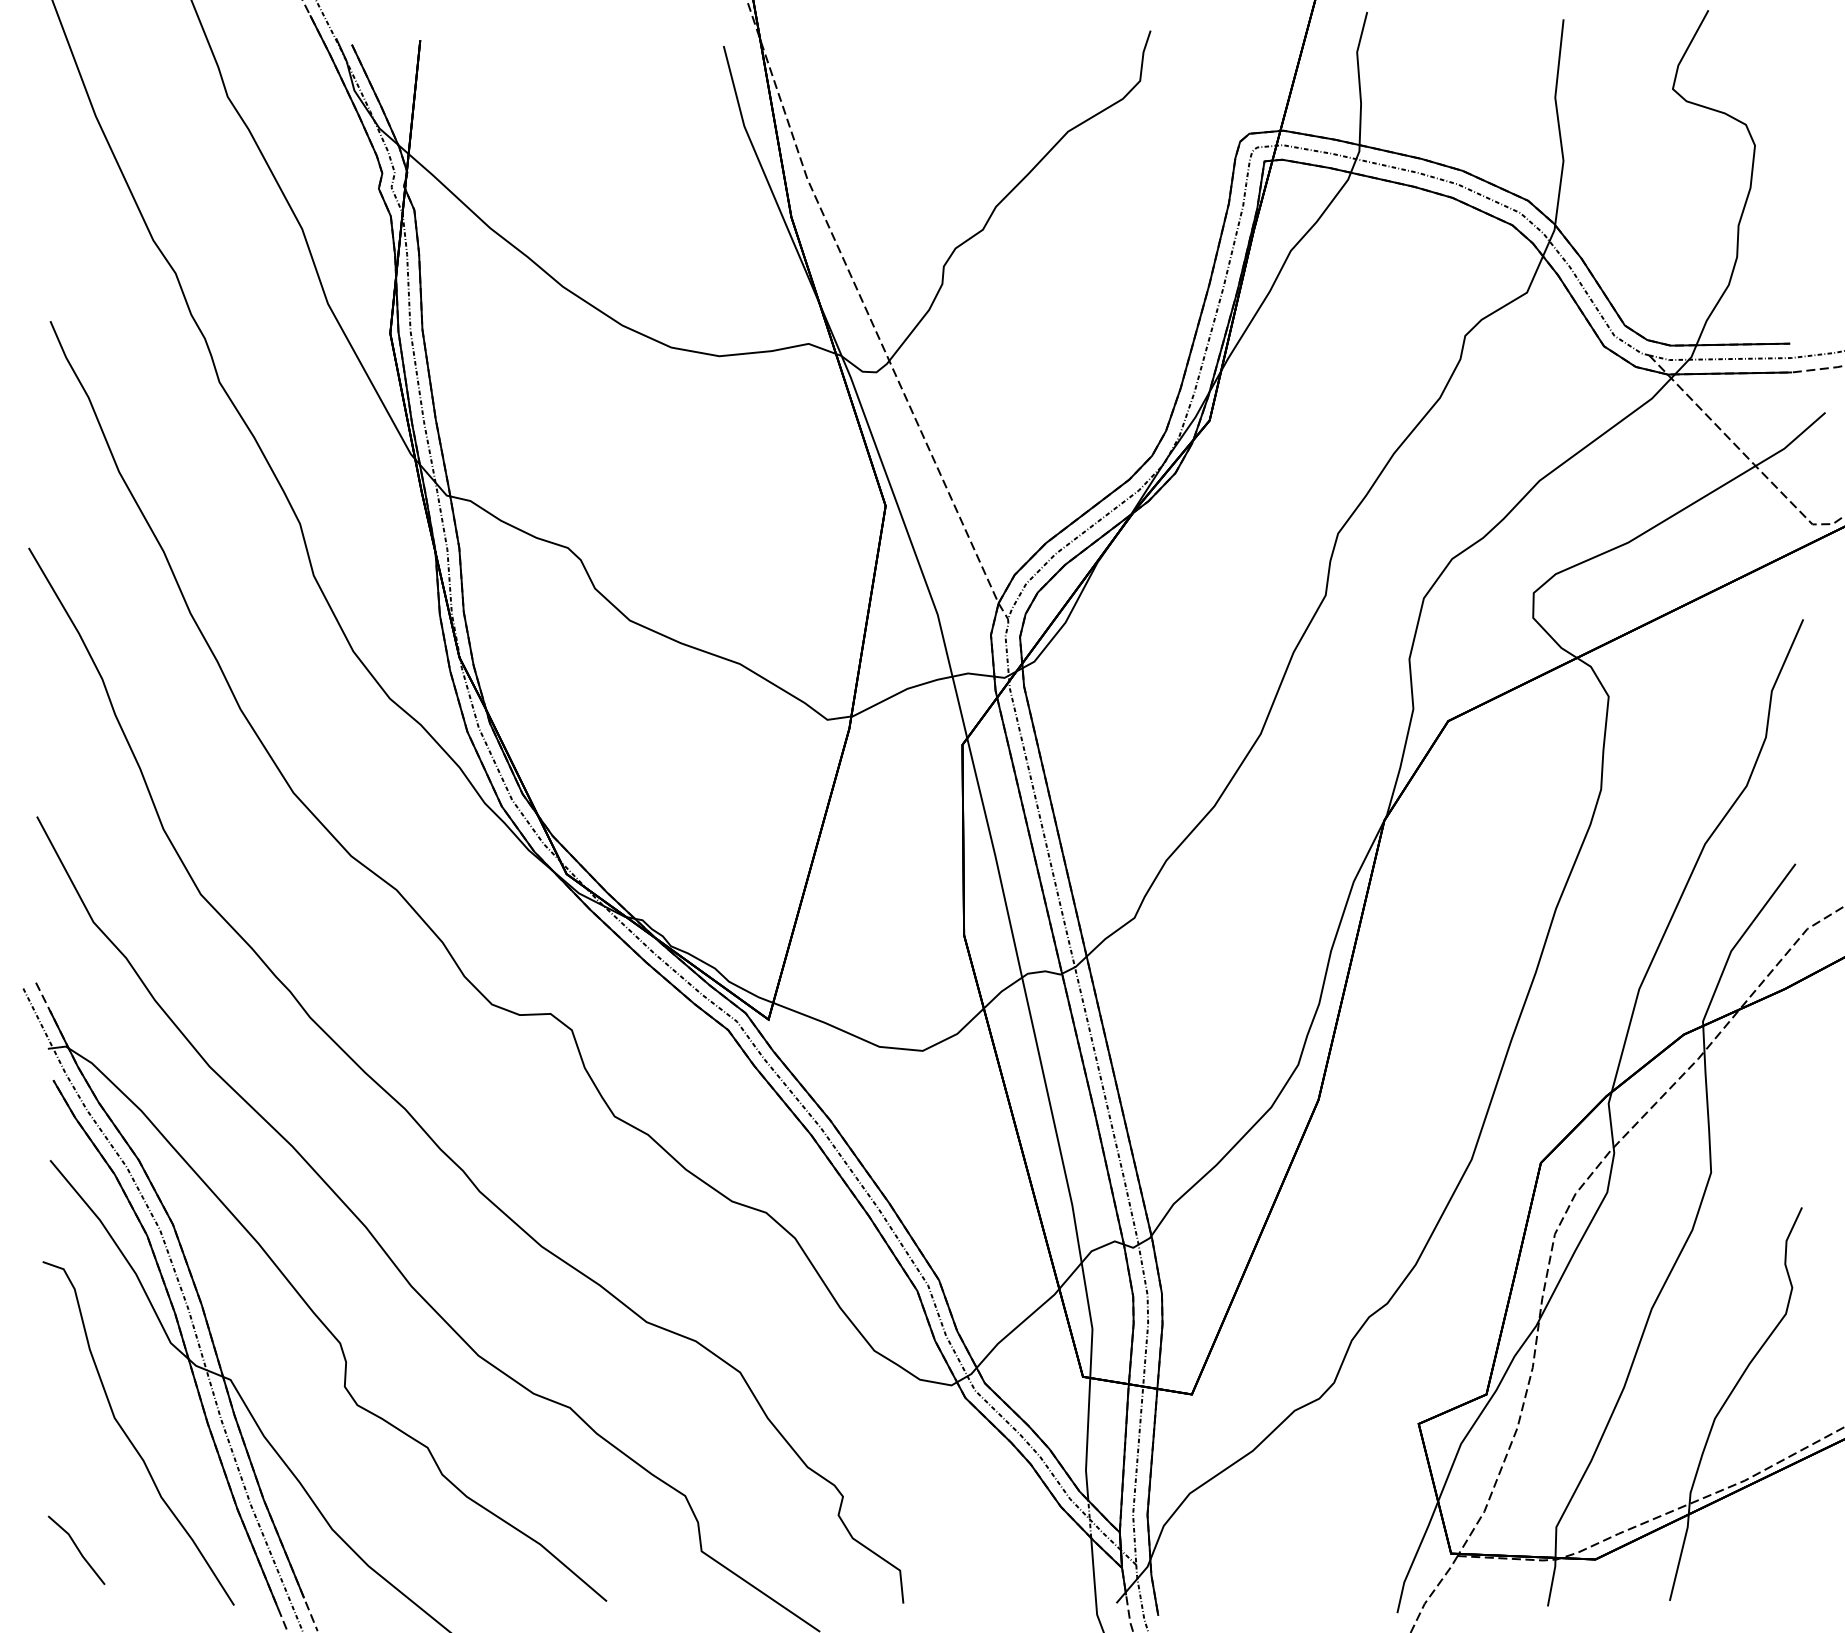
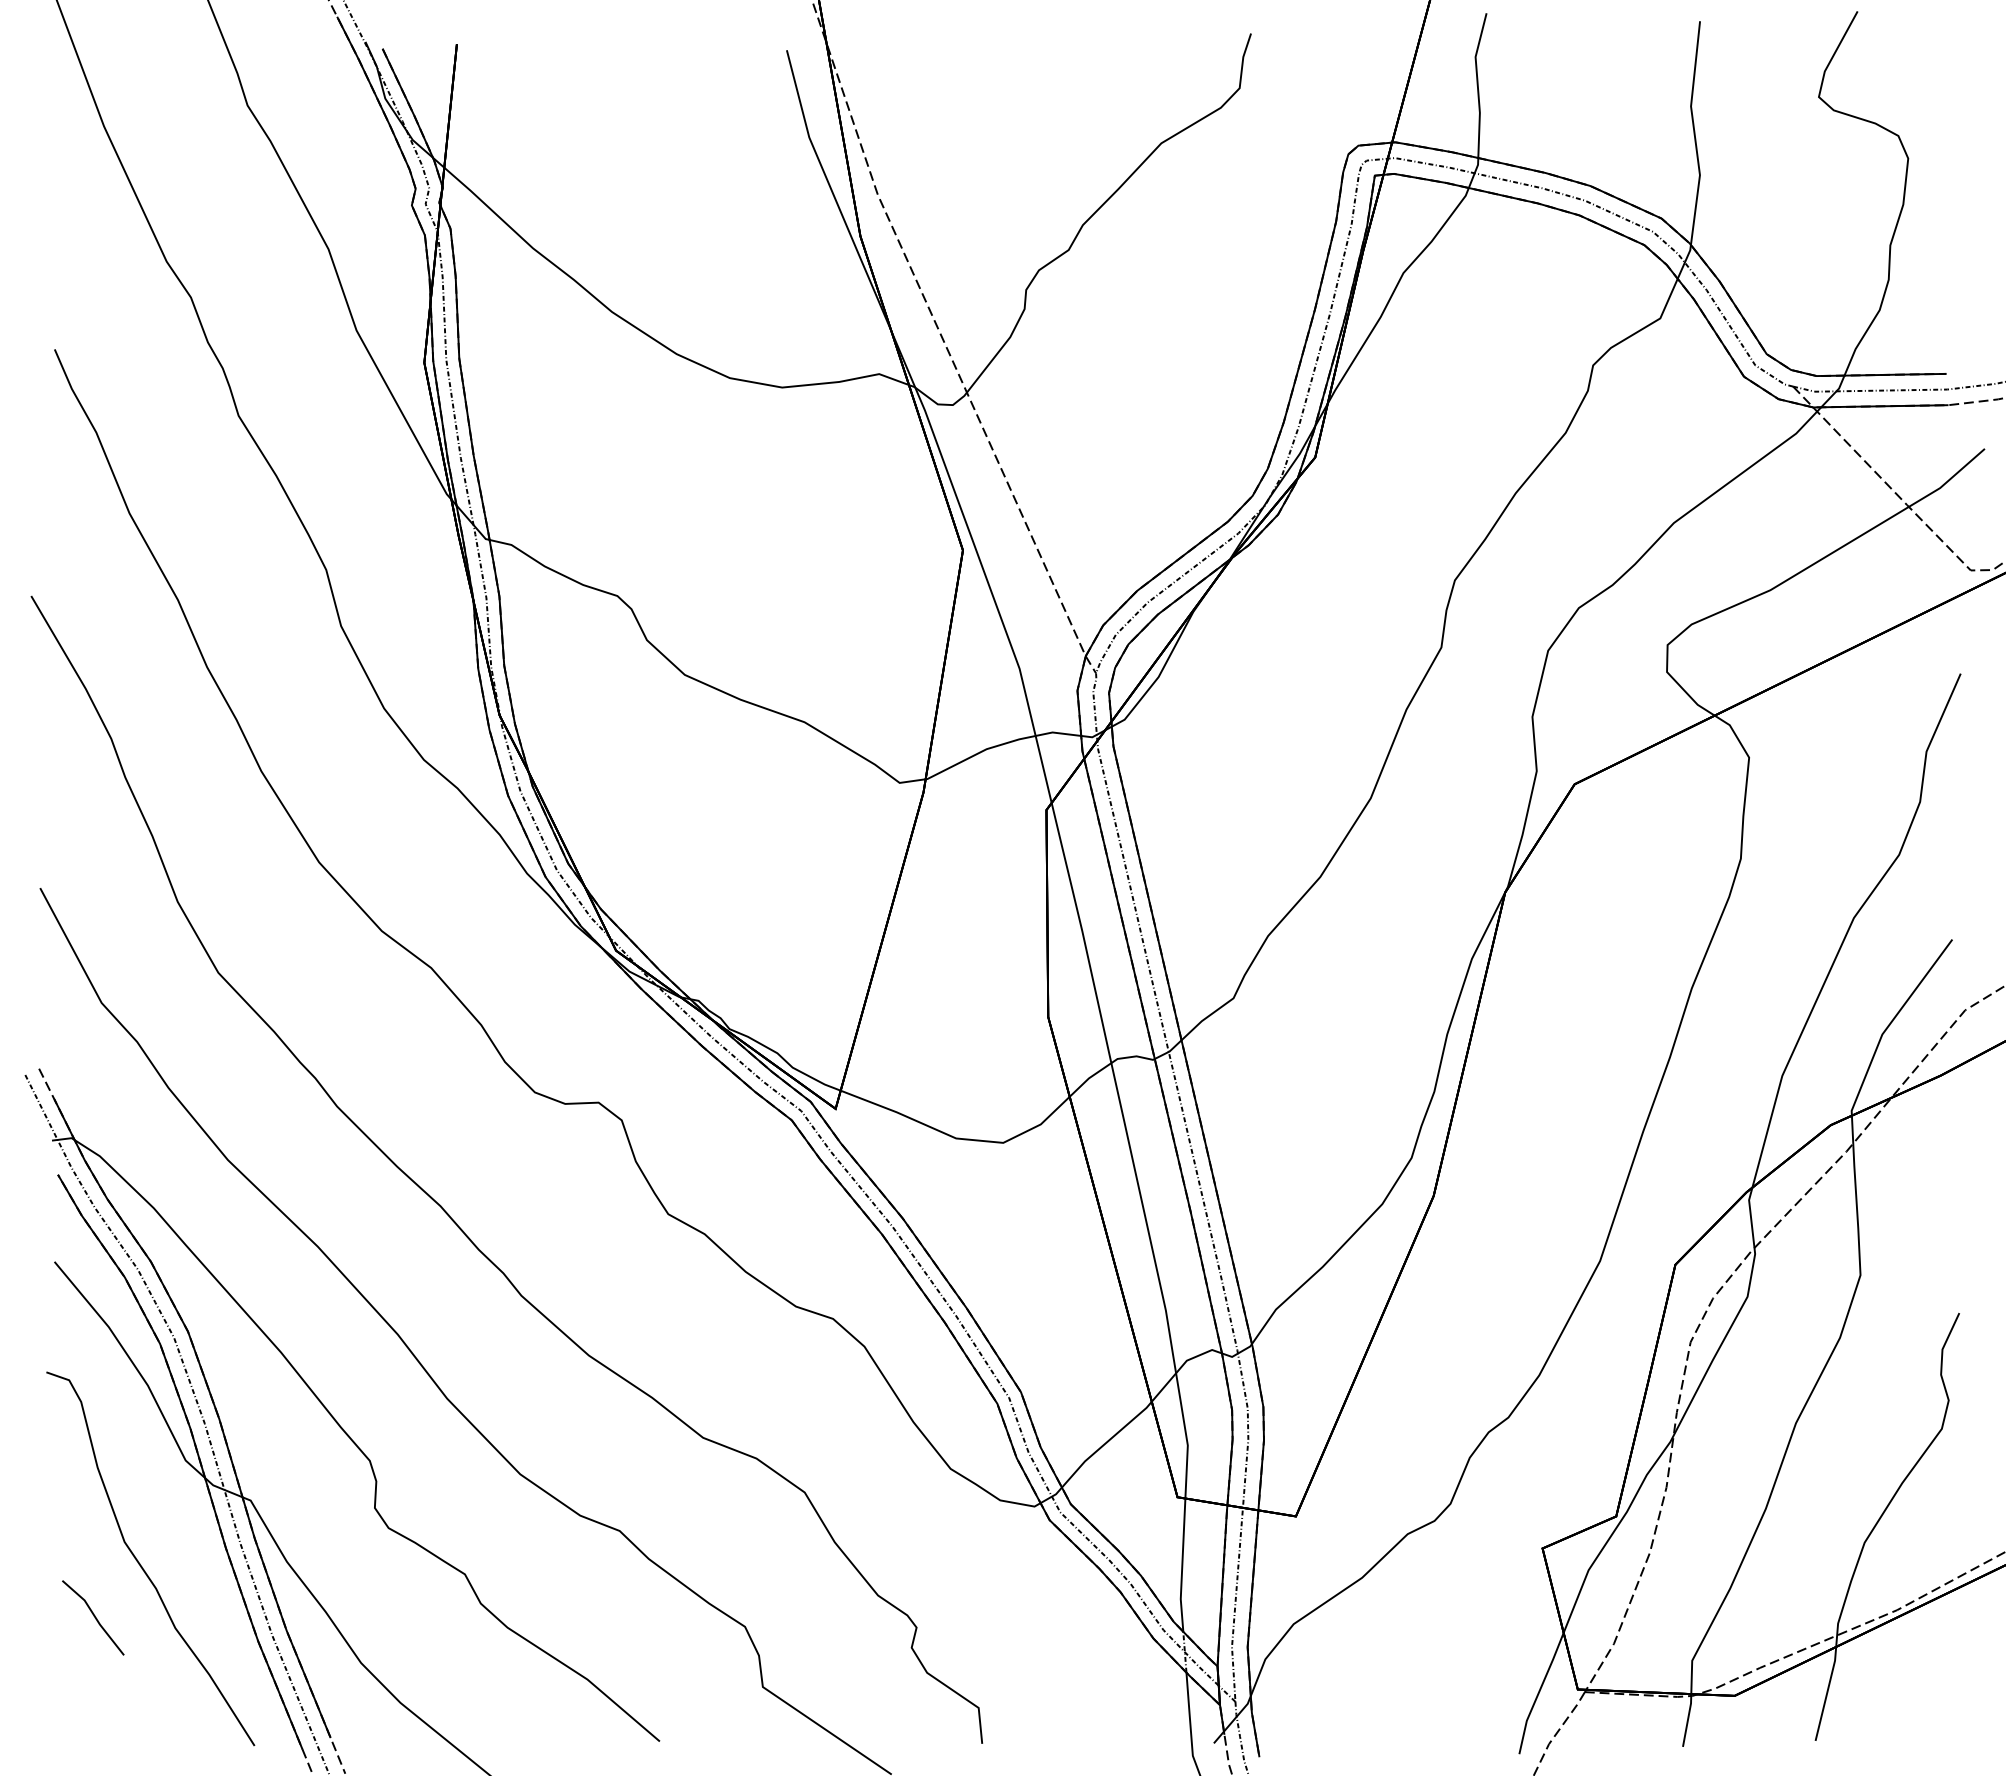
line: (76, 1549) -> (93, 1616), moved

